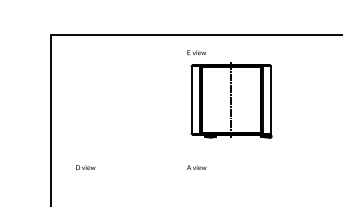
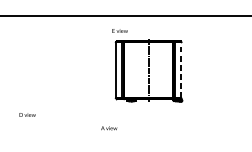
line: (270, 99) -> (181, 69), solid -> dashed
text: (85, 167) -> (27, 114), moved
text: (196, 167) -> (109, 128), moved

